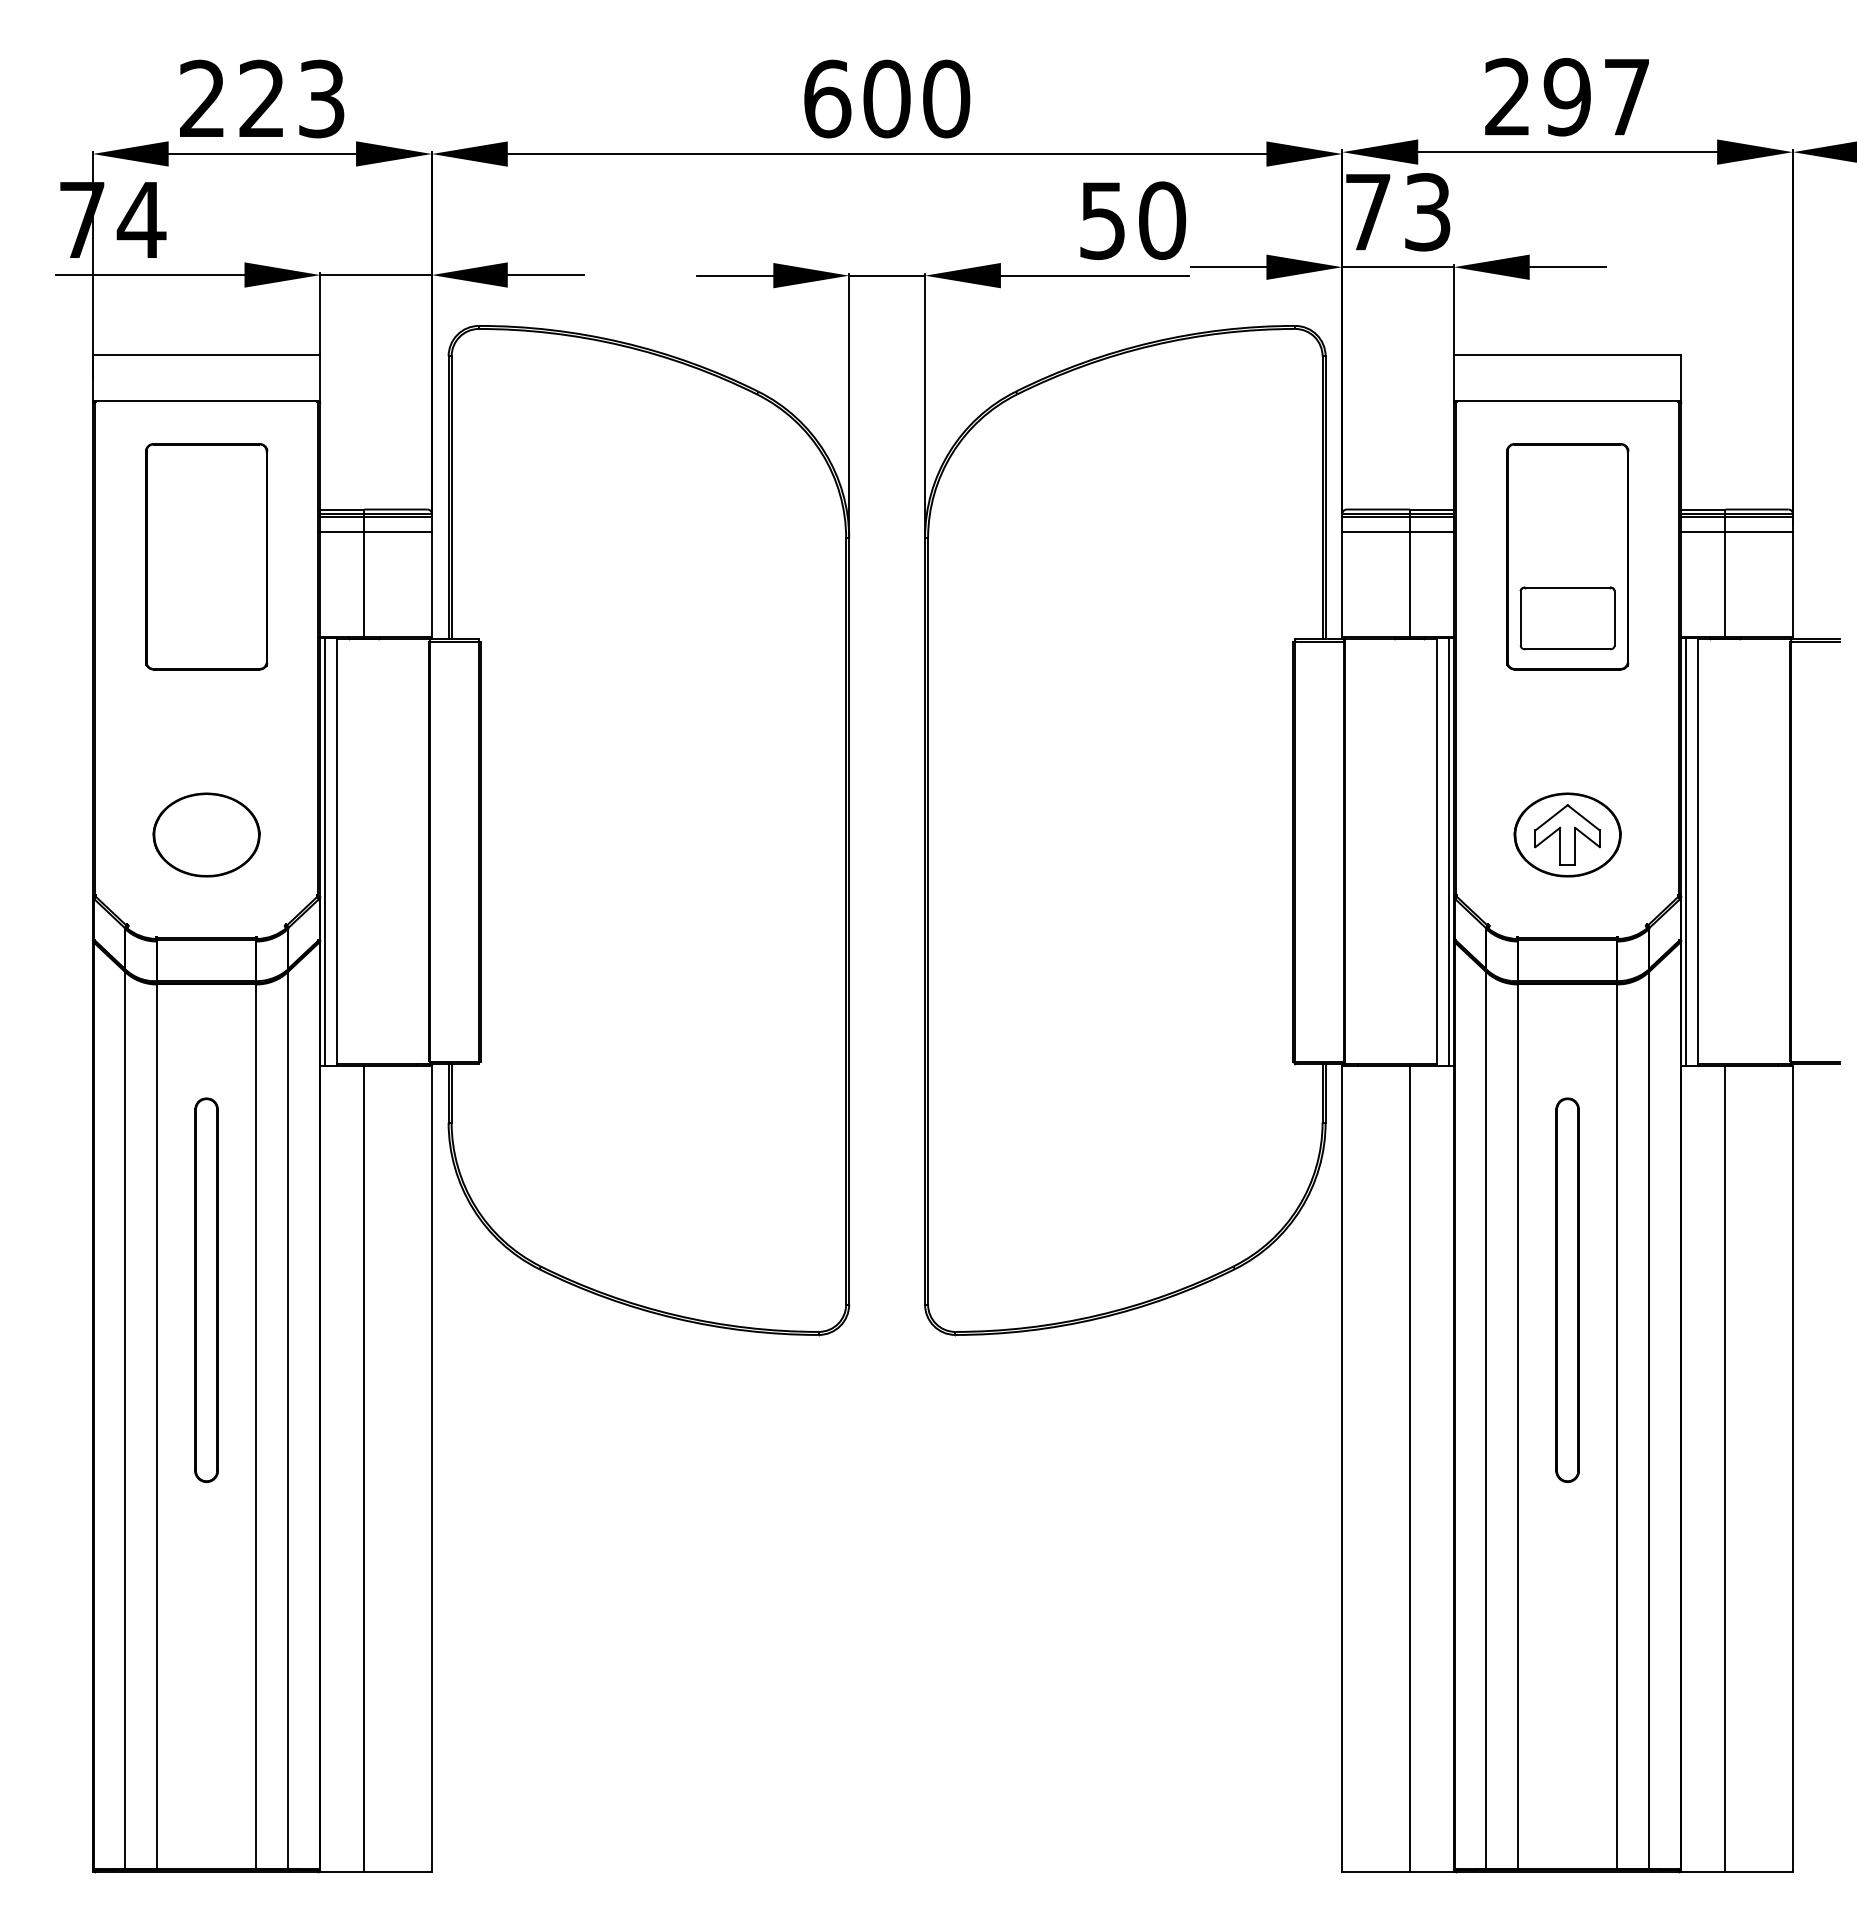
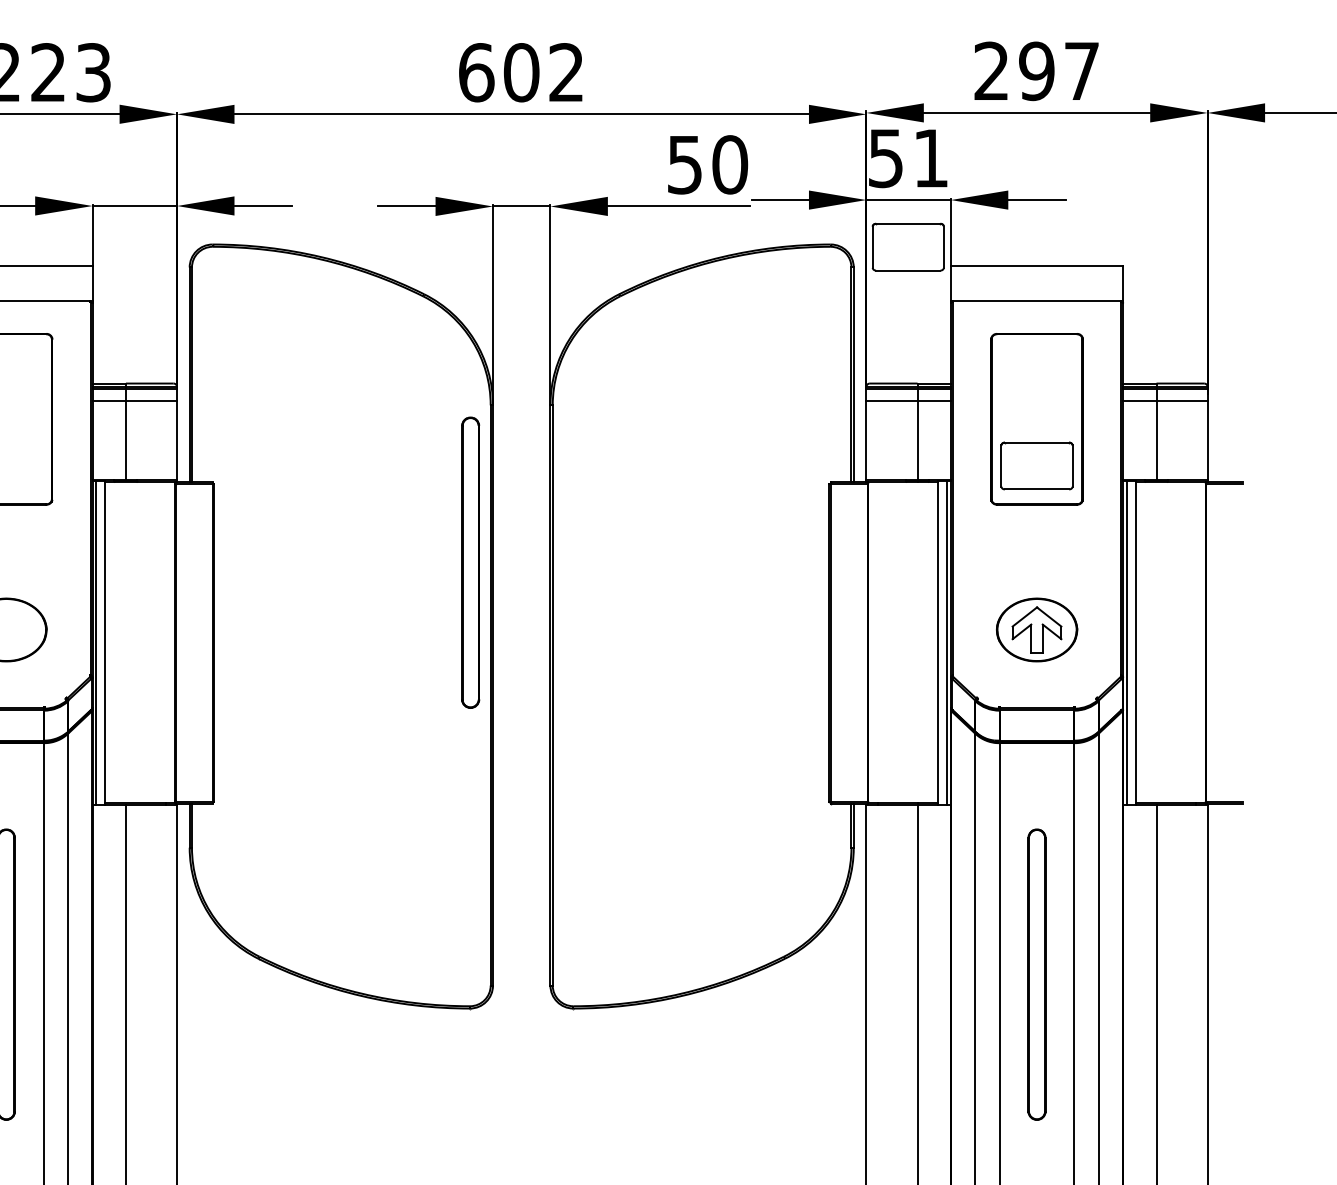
text: (946, 98) -> (566, 72), 600 -> 602
text: (1397, 212) -> (908, 158), 73 -> 51
part: (1397, 329) -> (908, 247), added
part: (819, 745) -> (470, 562), added

